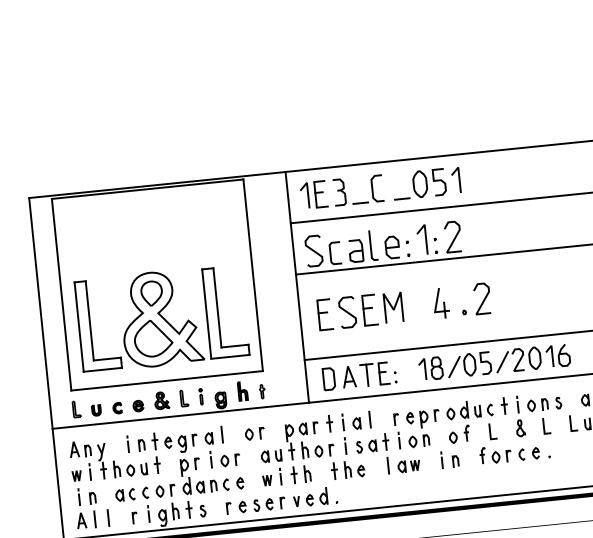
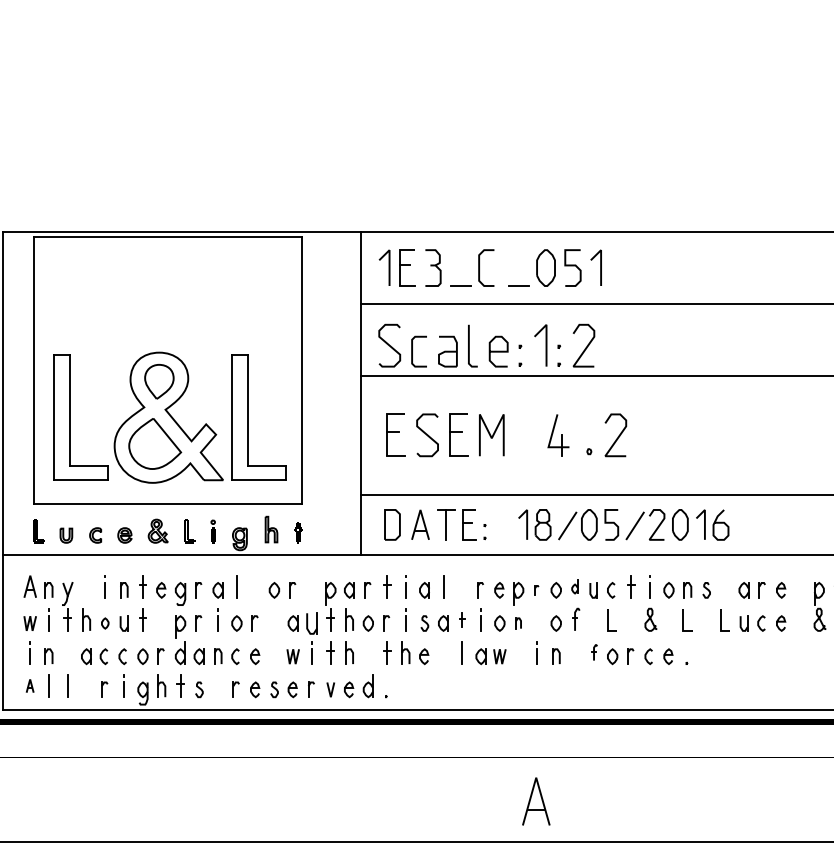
part: (463, 409) -> (574, 586), size x0.6
part: (436, 415) -> (536, 590), size x0.6
part: (426, 440) -> (518, 623), size x0.7
part: (386, 441) -> (462, 619), size x0.6
part: (278, 455) -> (311, 623), size x1.4
part: (482, 455) -> (594, 652), size x0.7
part: (130, 470) -> (104, 623), size x0.7
part: (81, 520) -> (29, 685), size x0.6

